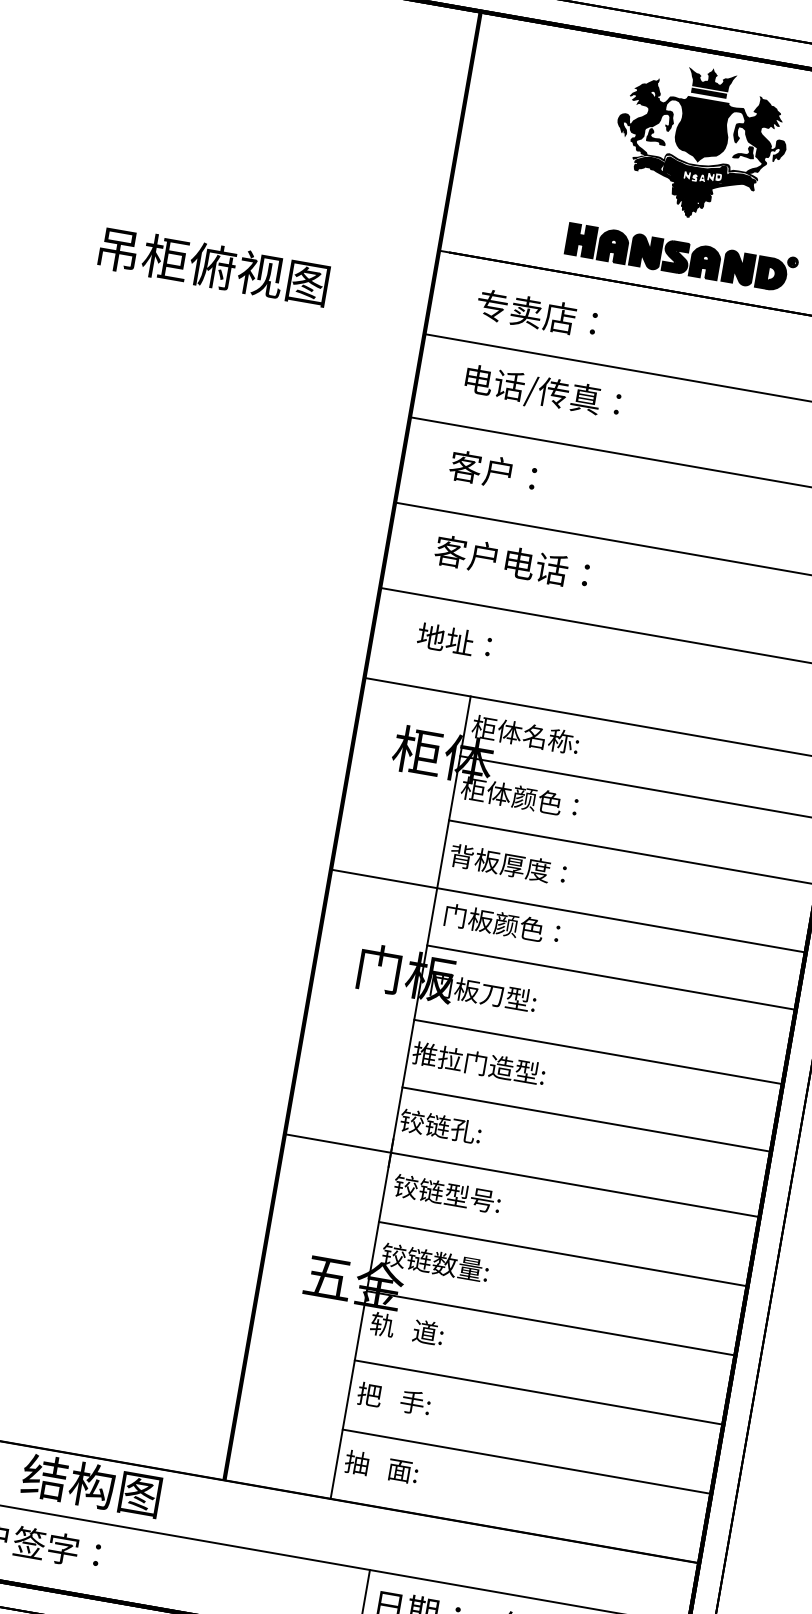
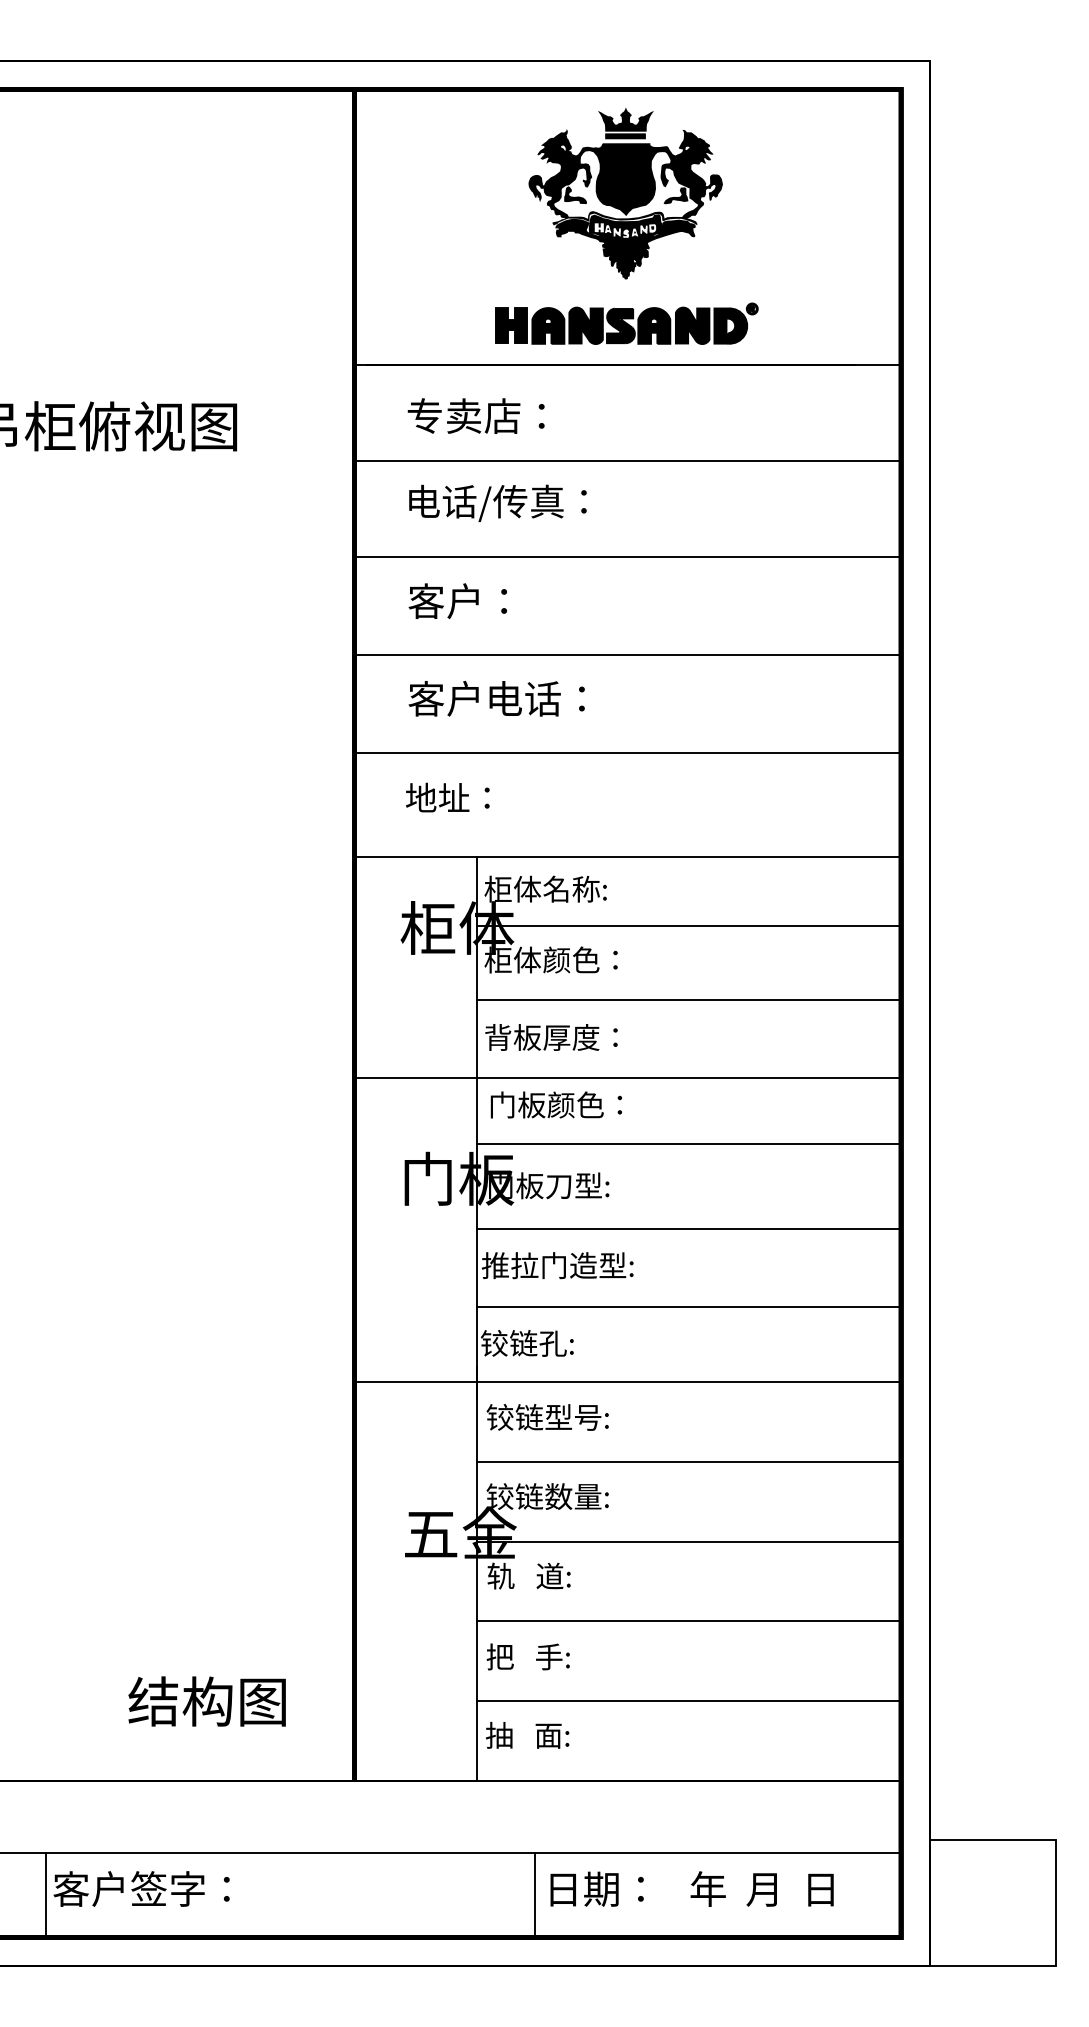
text: (91, 1485) -> (206, 1701), moved

